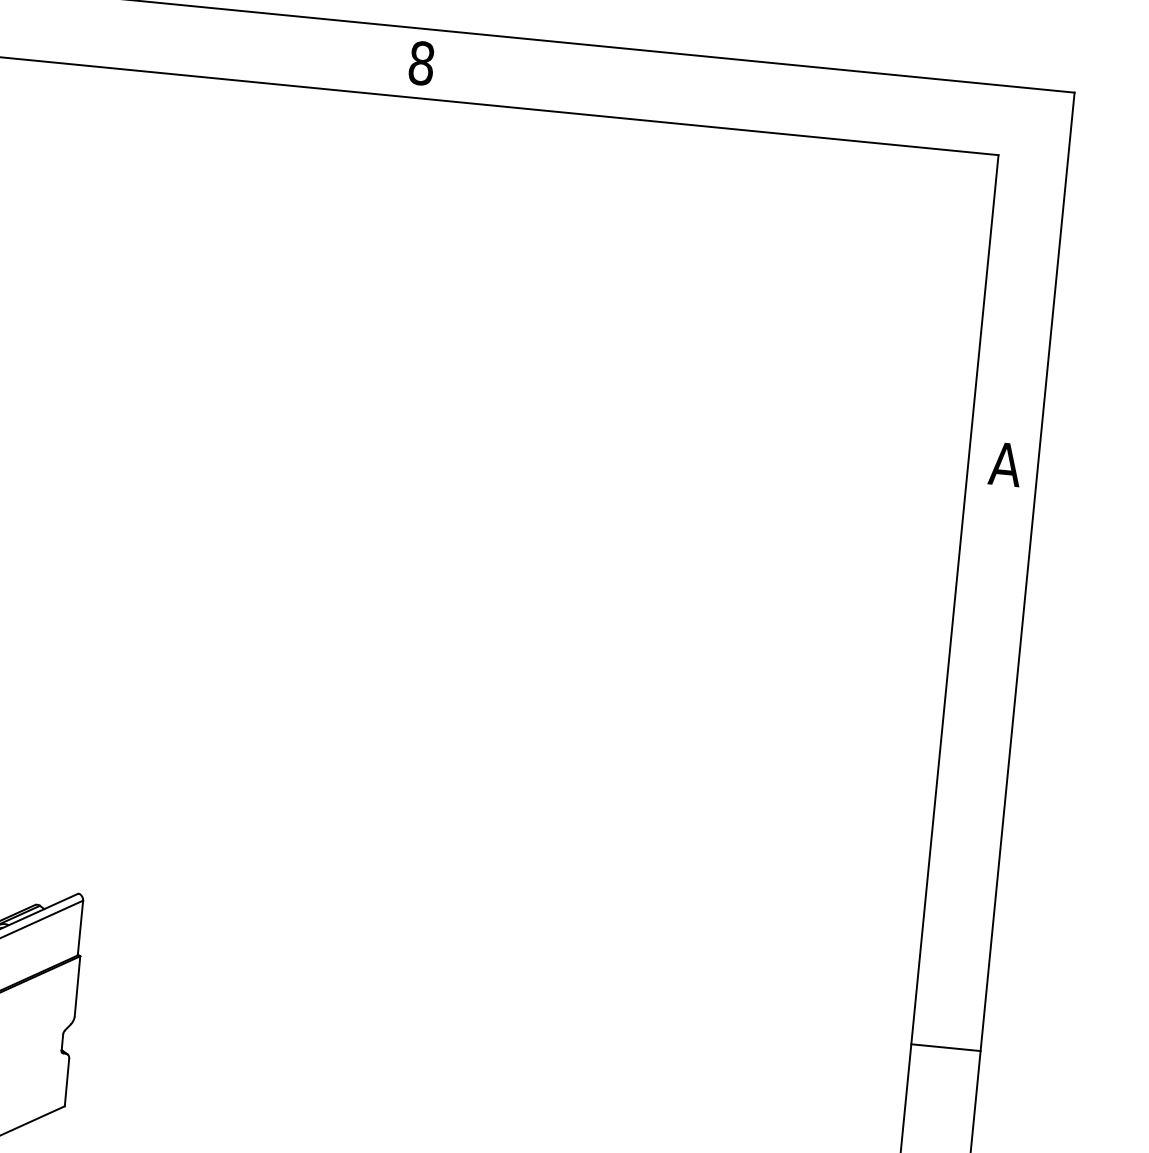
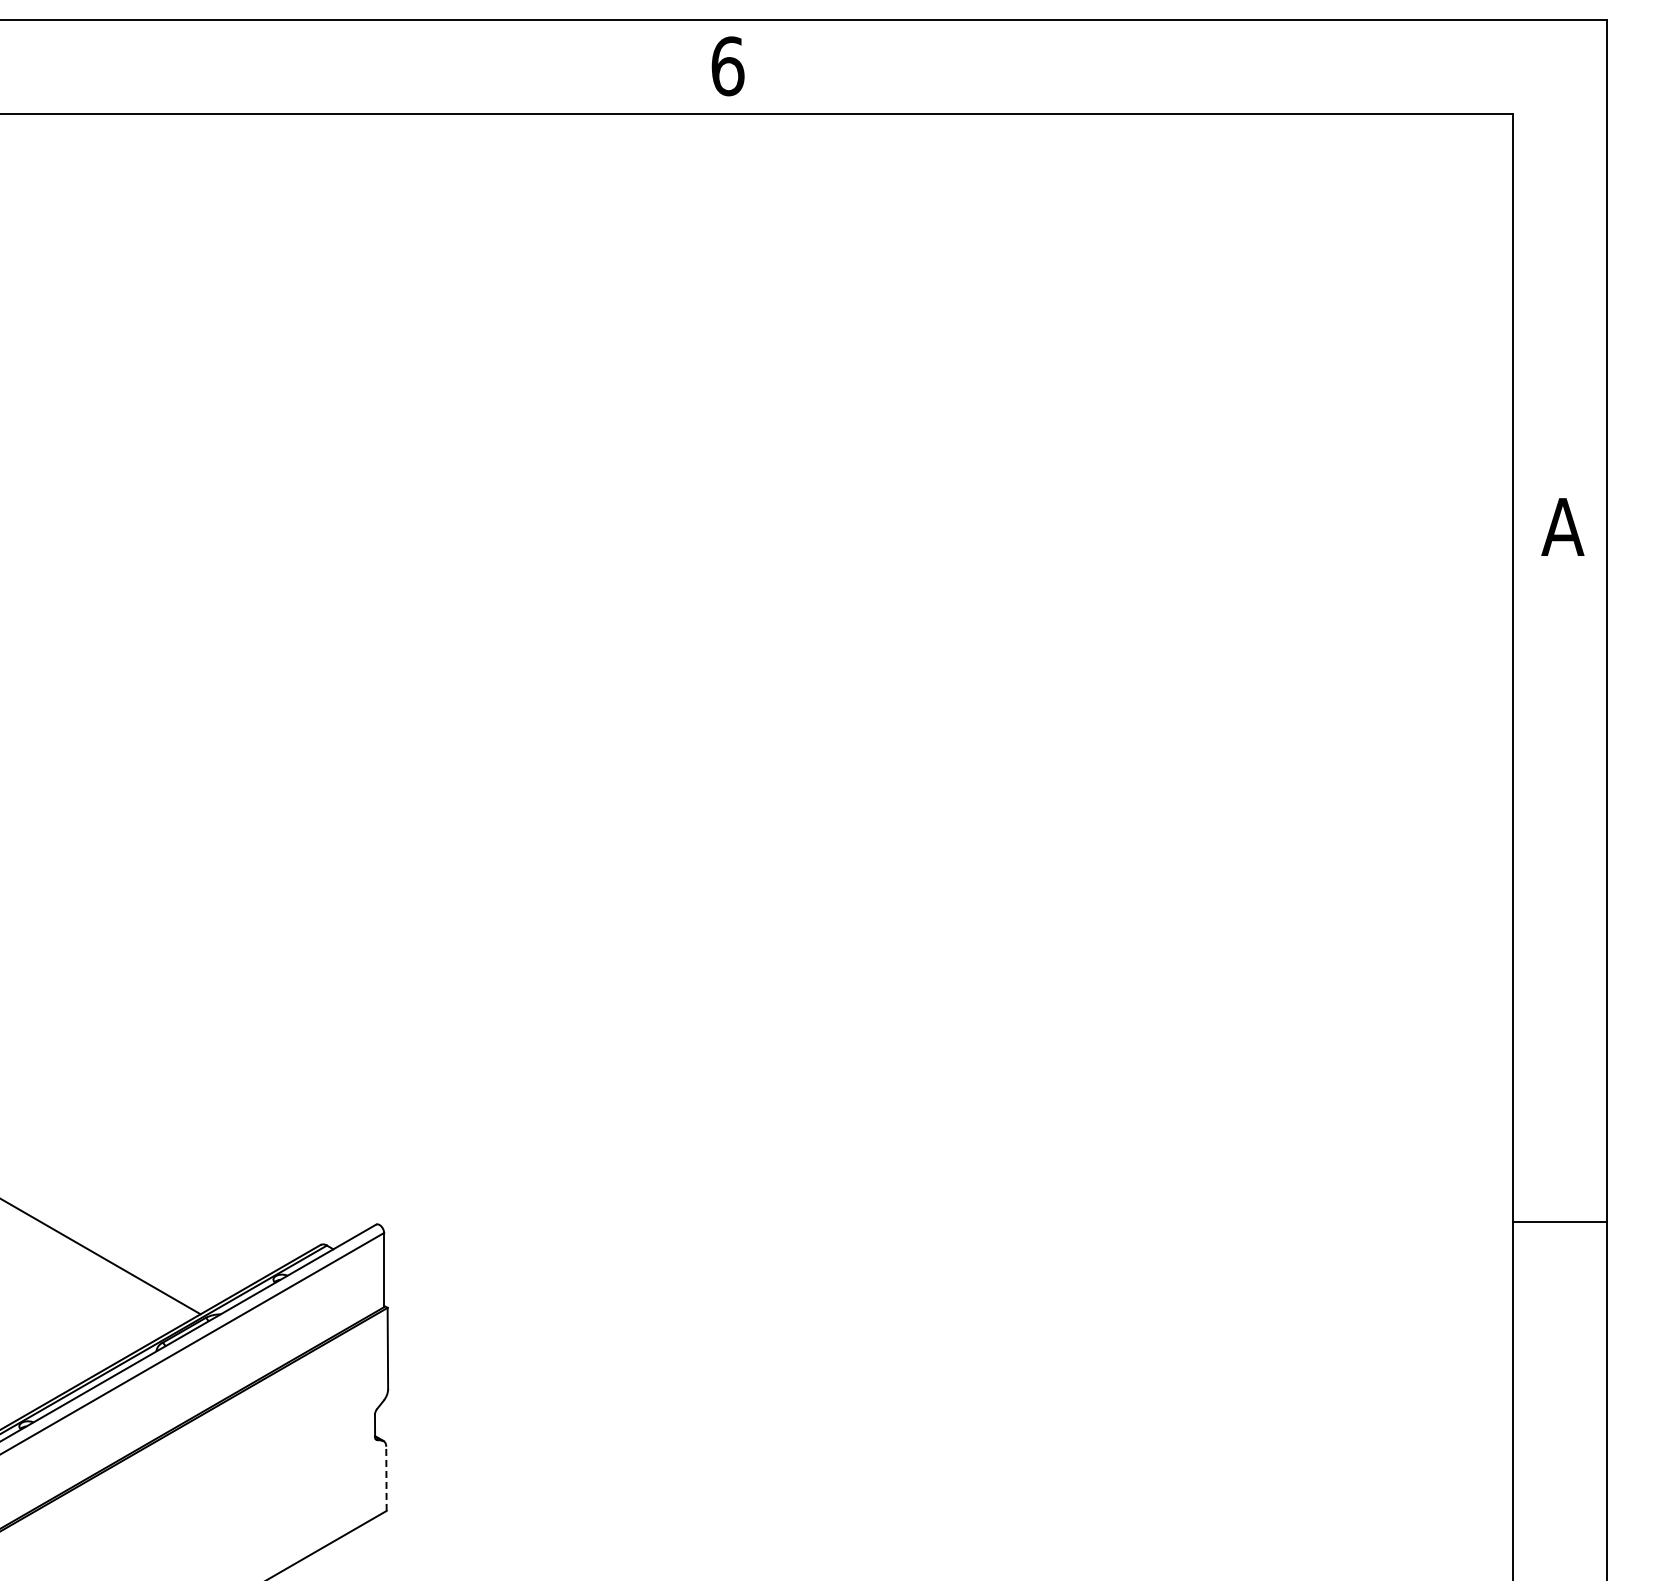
text: (421, 63) -> (727, 66), 8 -> 6
line: (945, 1047) -> (1559, 1221), moved
line: (67, 1082) -> (386, 1478), solid -> dashed

